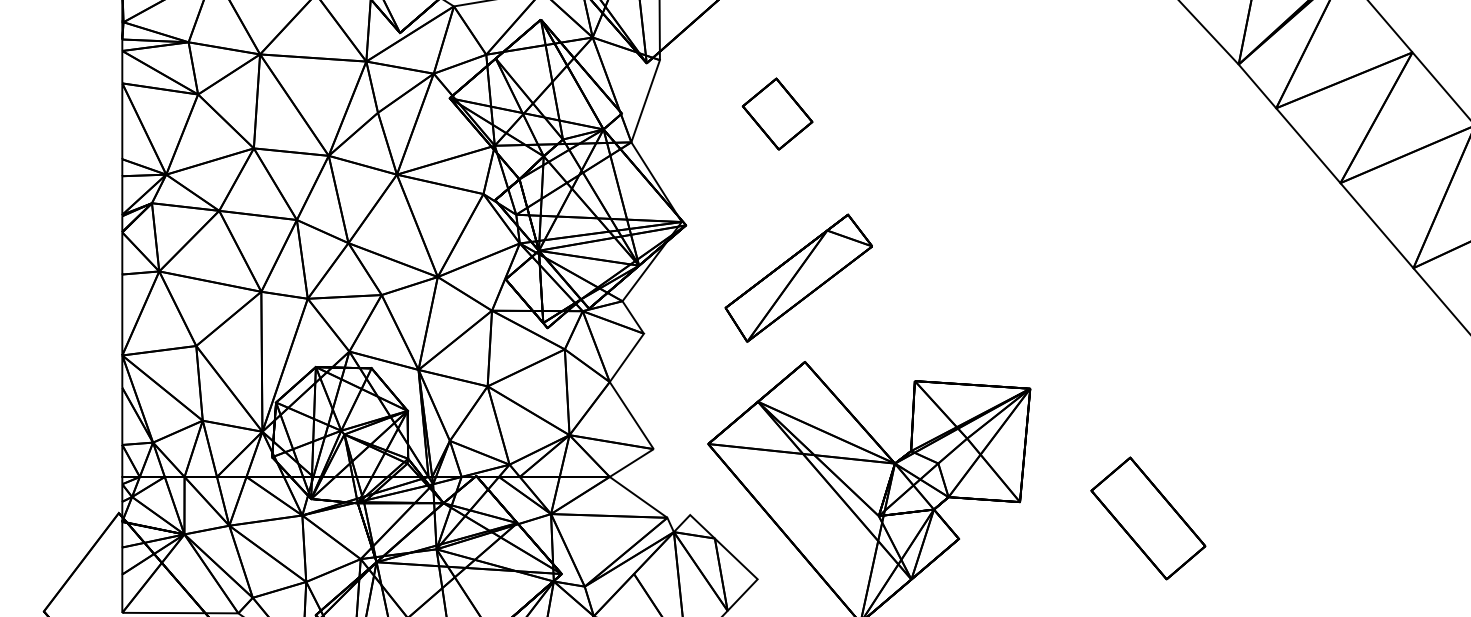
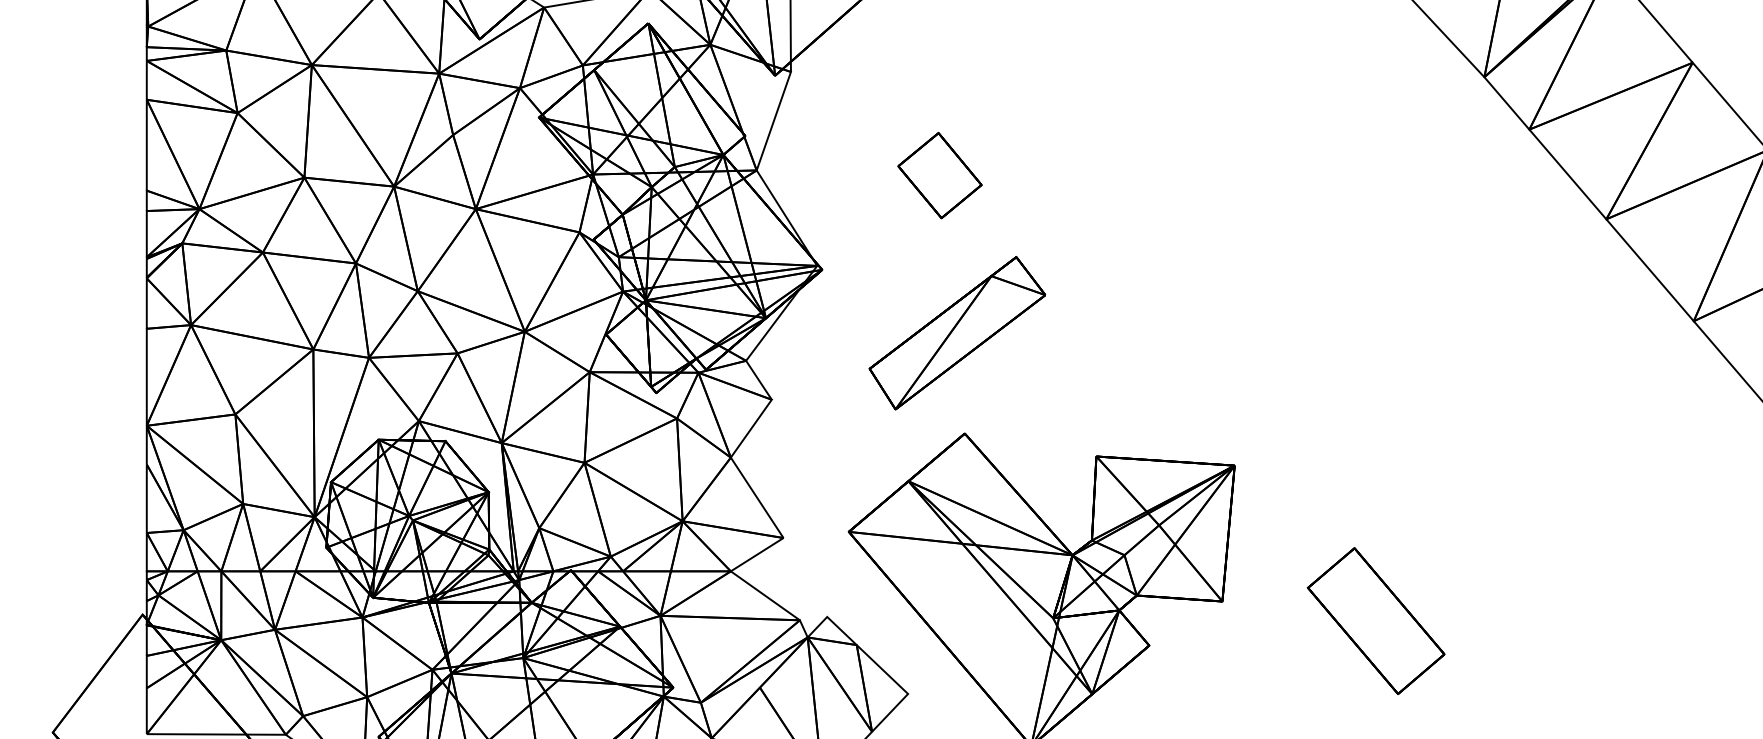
part: (777, 114) -> (939, 175), moved

